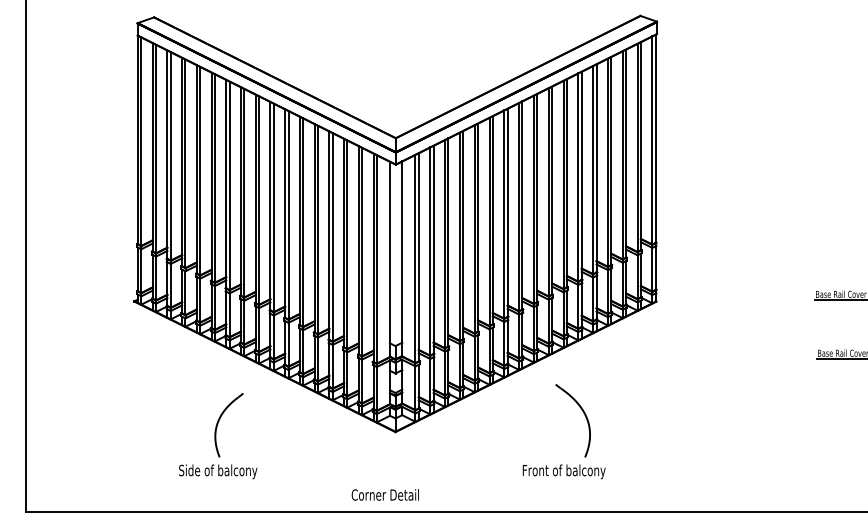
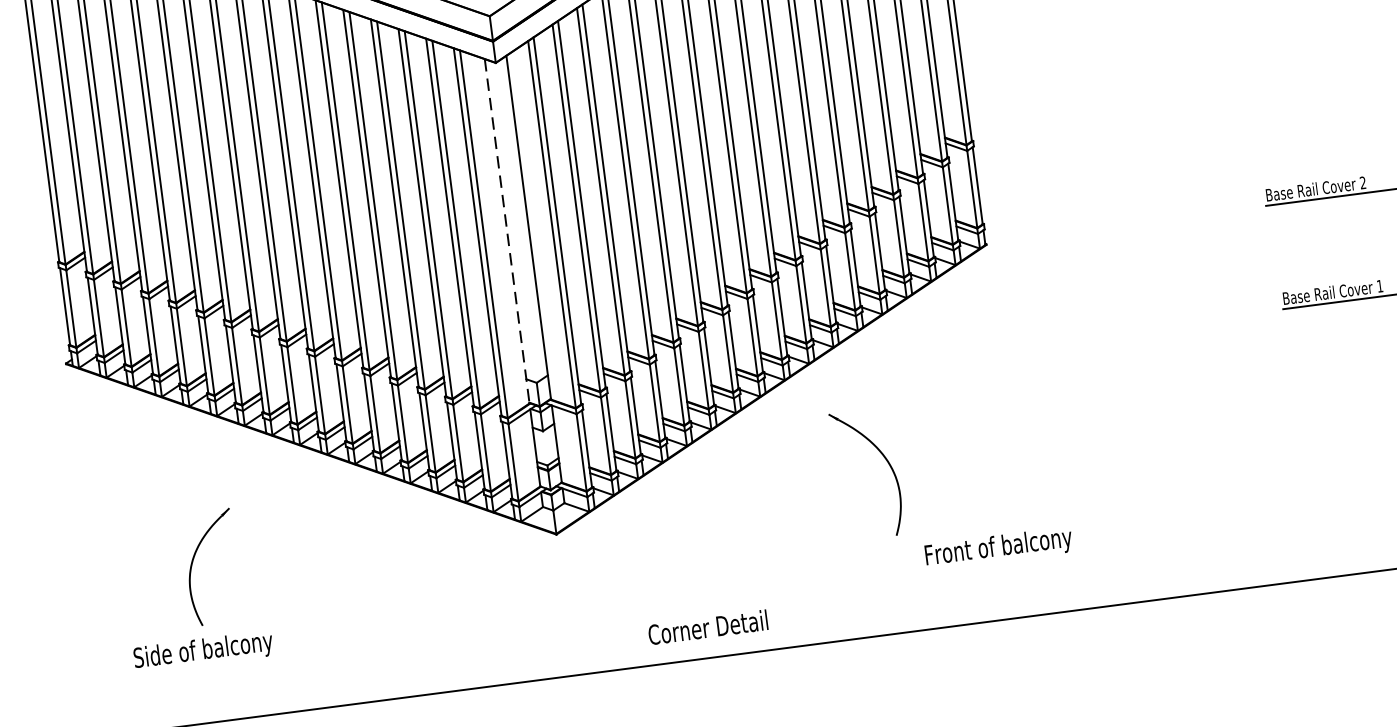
line: (390, 259) -> (508, 231), solid -> dashed
part: (218, 436) -> (195, 589), moved
text: (563, 471) -> (997, 547), moved
text: (384, 494) -> (706, 626), moved

